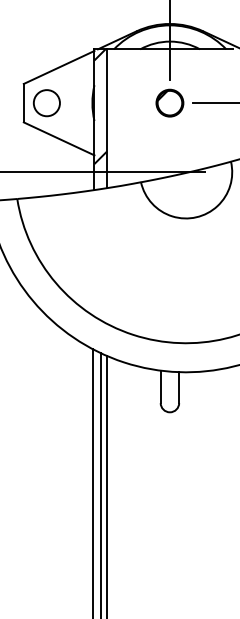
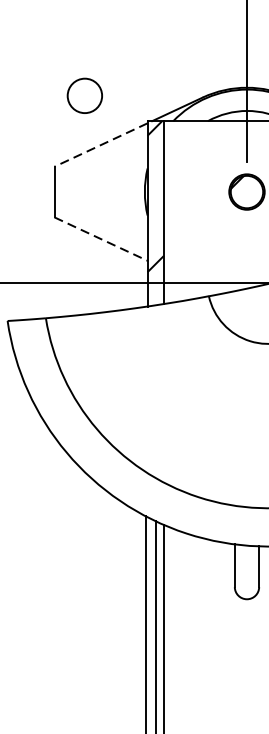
line: (59, 67) -> (101, 145), solid -> dashed
circle: (46, 103) -> (84, 96), moved
line: (59, 138) -> (101, 238), solid -> dashed

